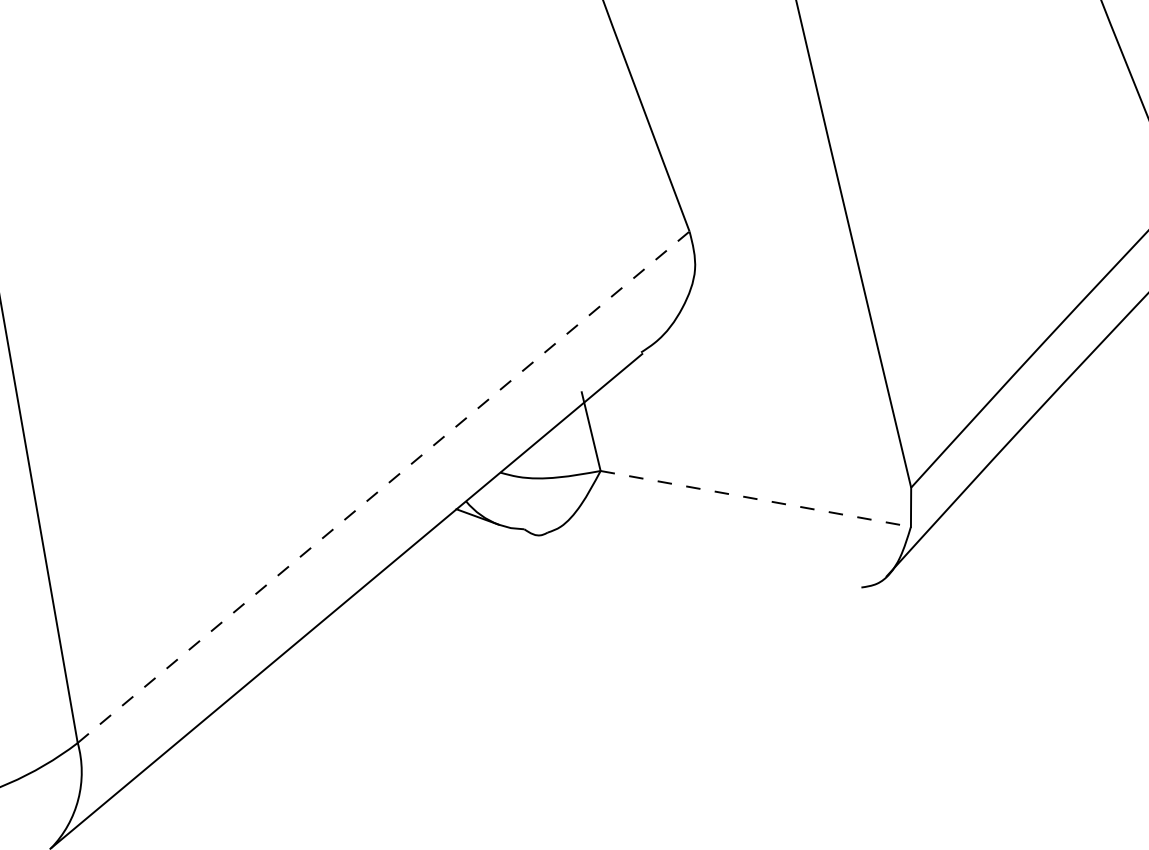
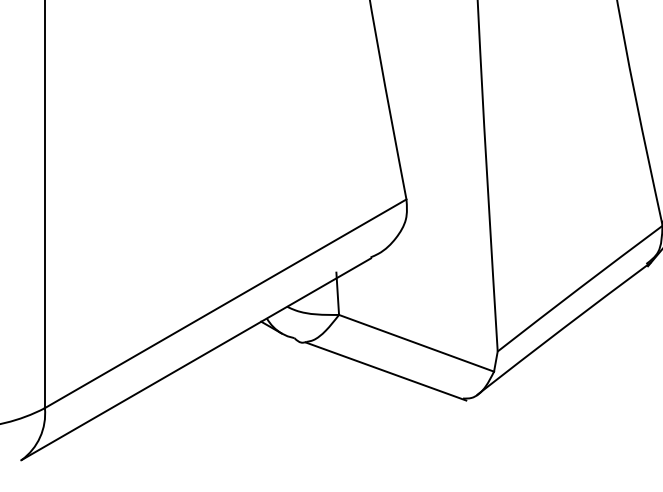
line: (383, 486) -> (225, 303), dashed -> solid
line: (755, 499) -> (416, 343), dashed -> solid
line: (708, 561) -> (386, 371), added

